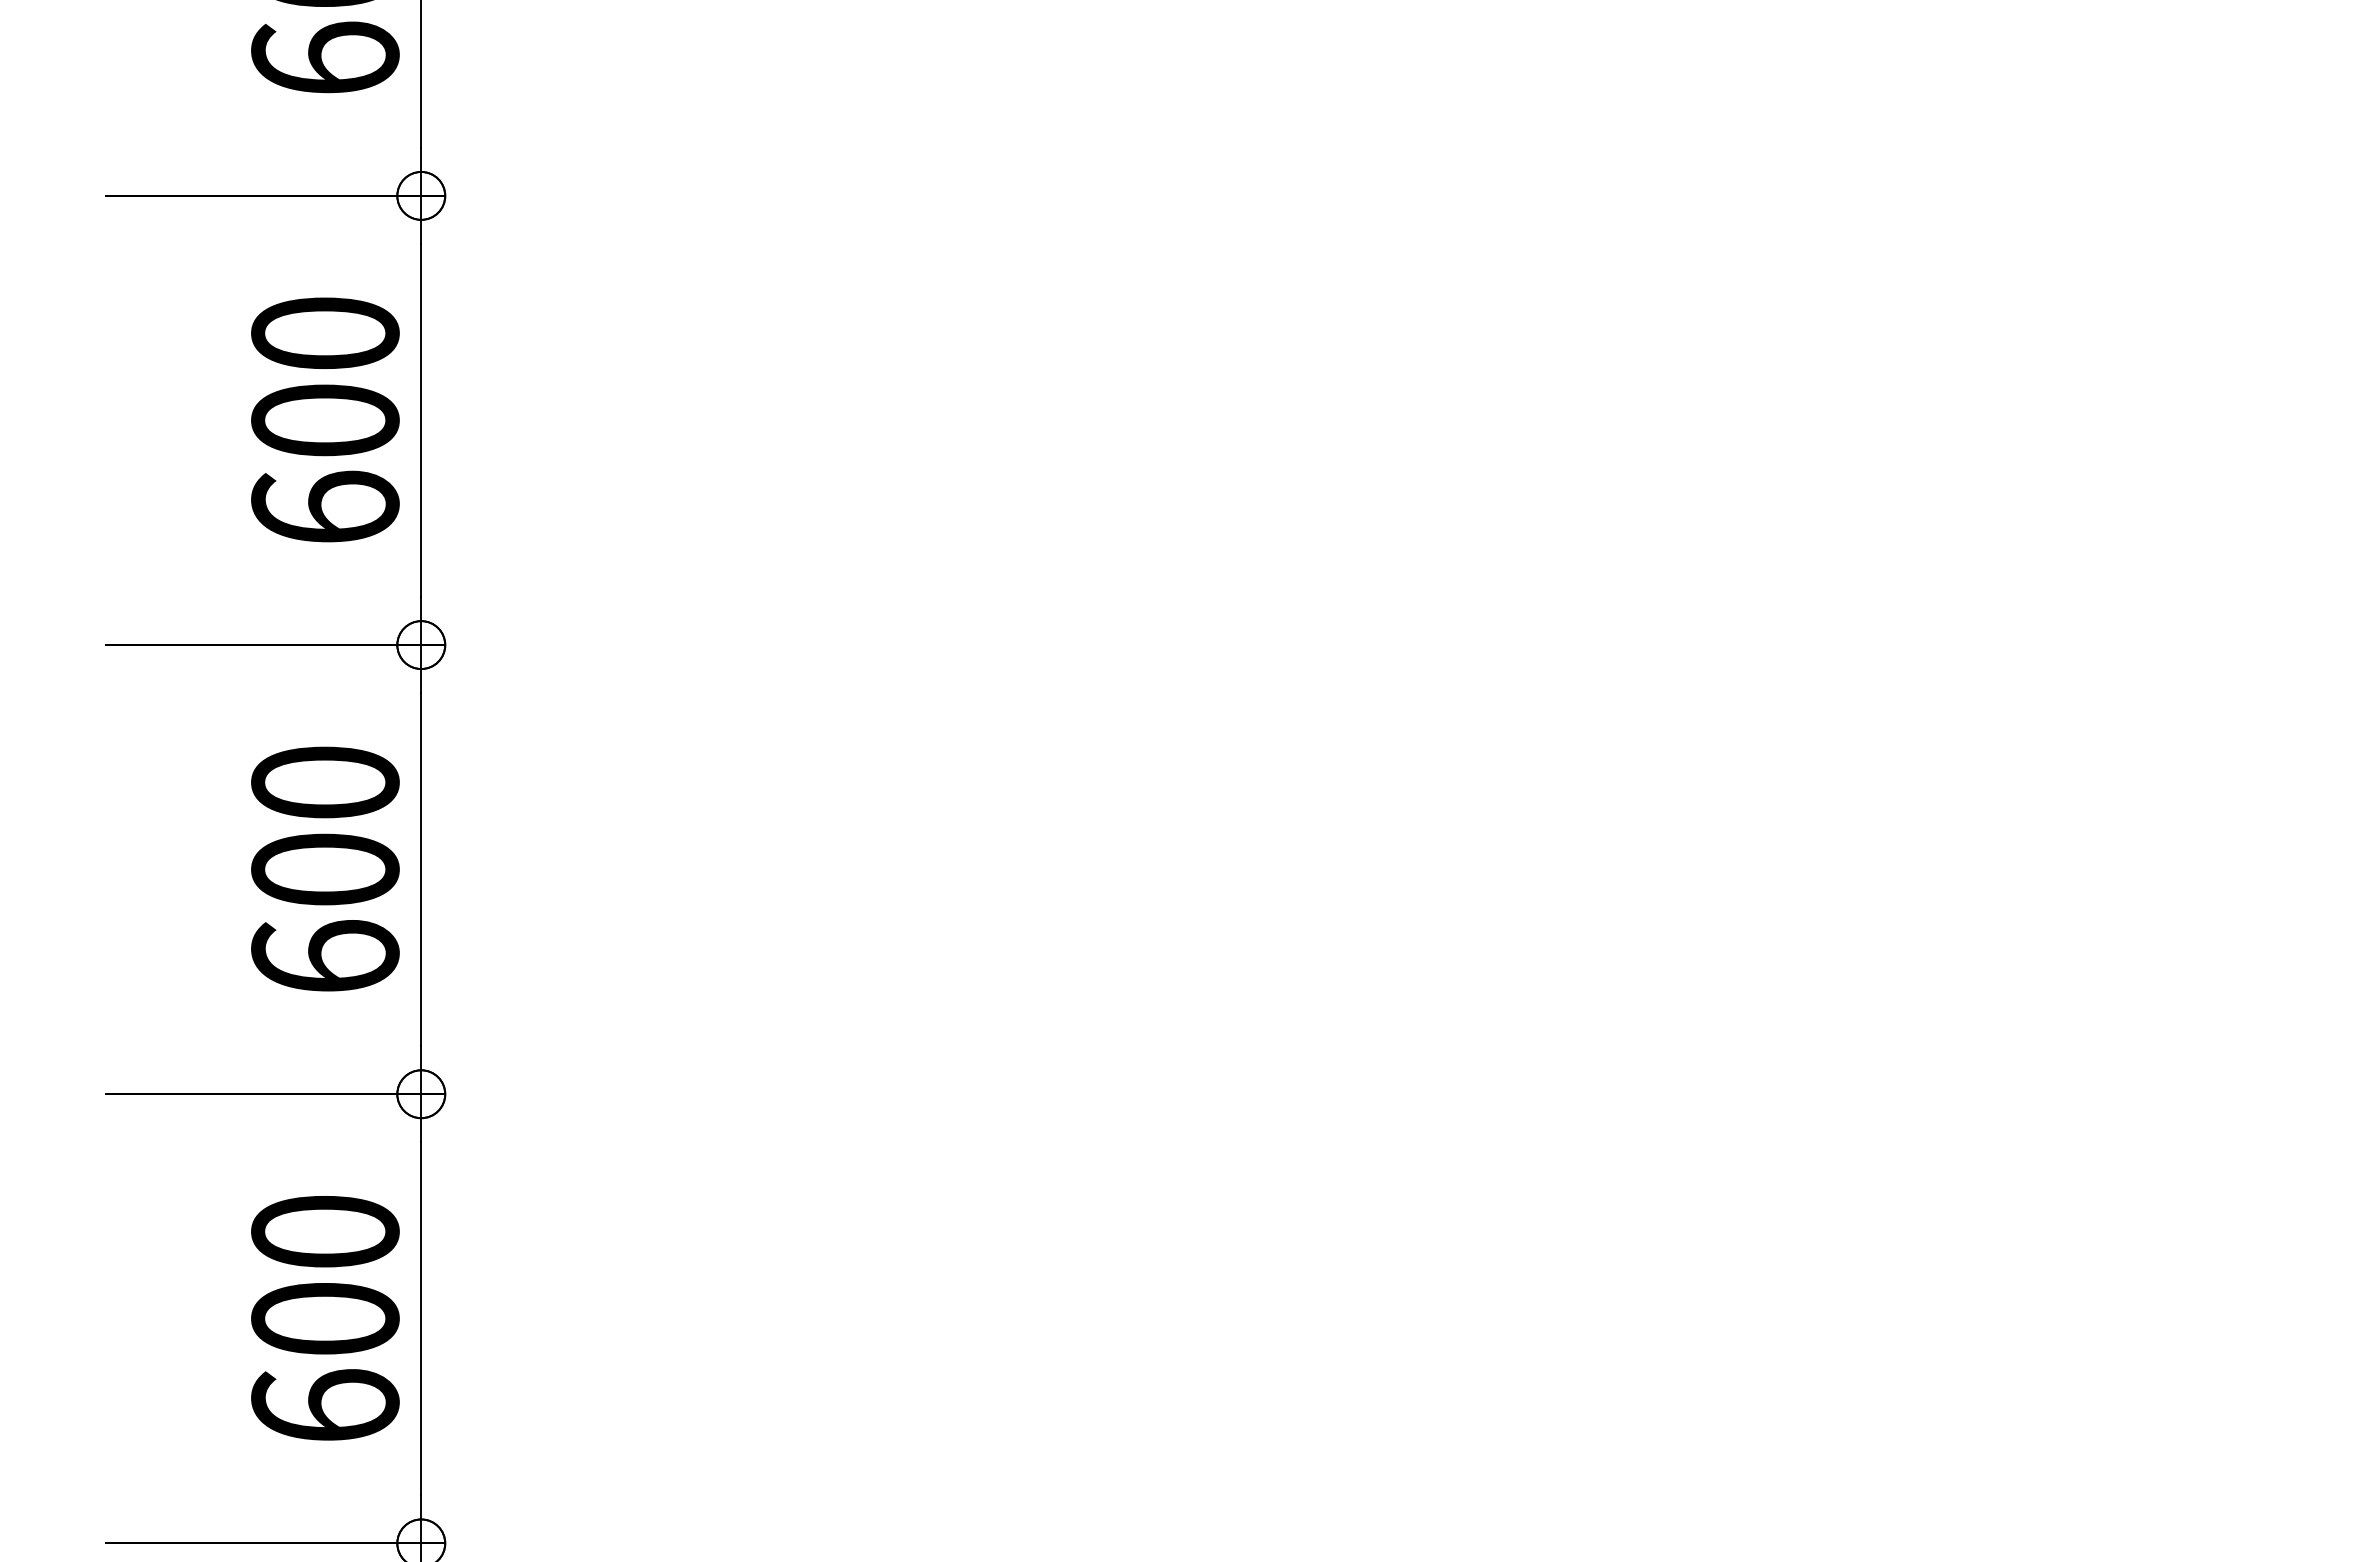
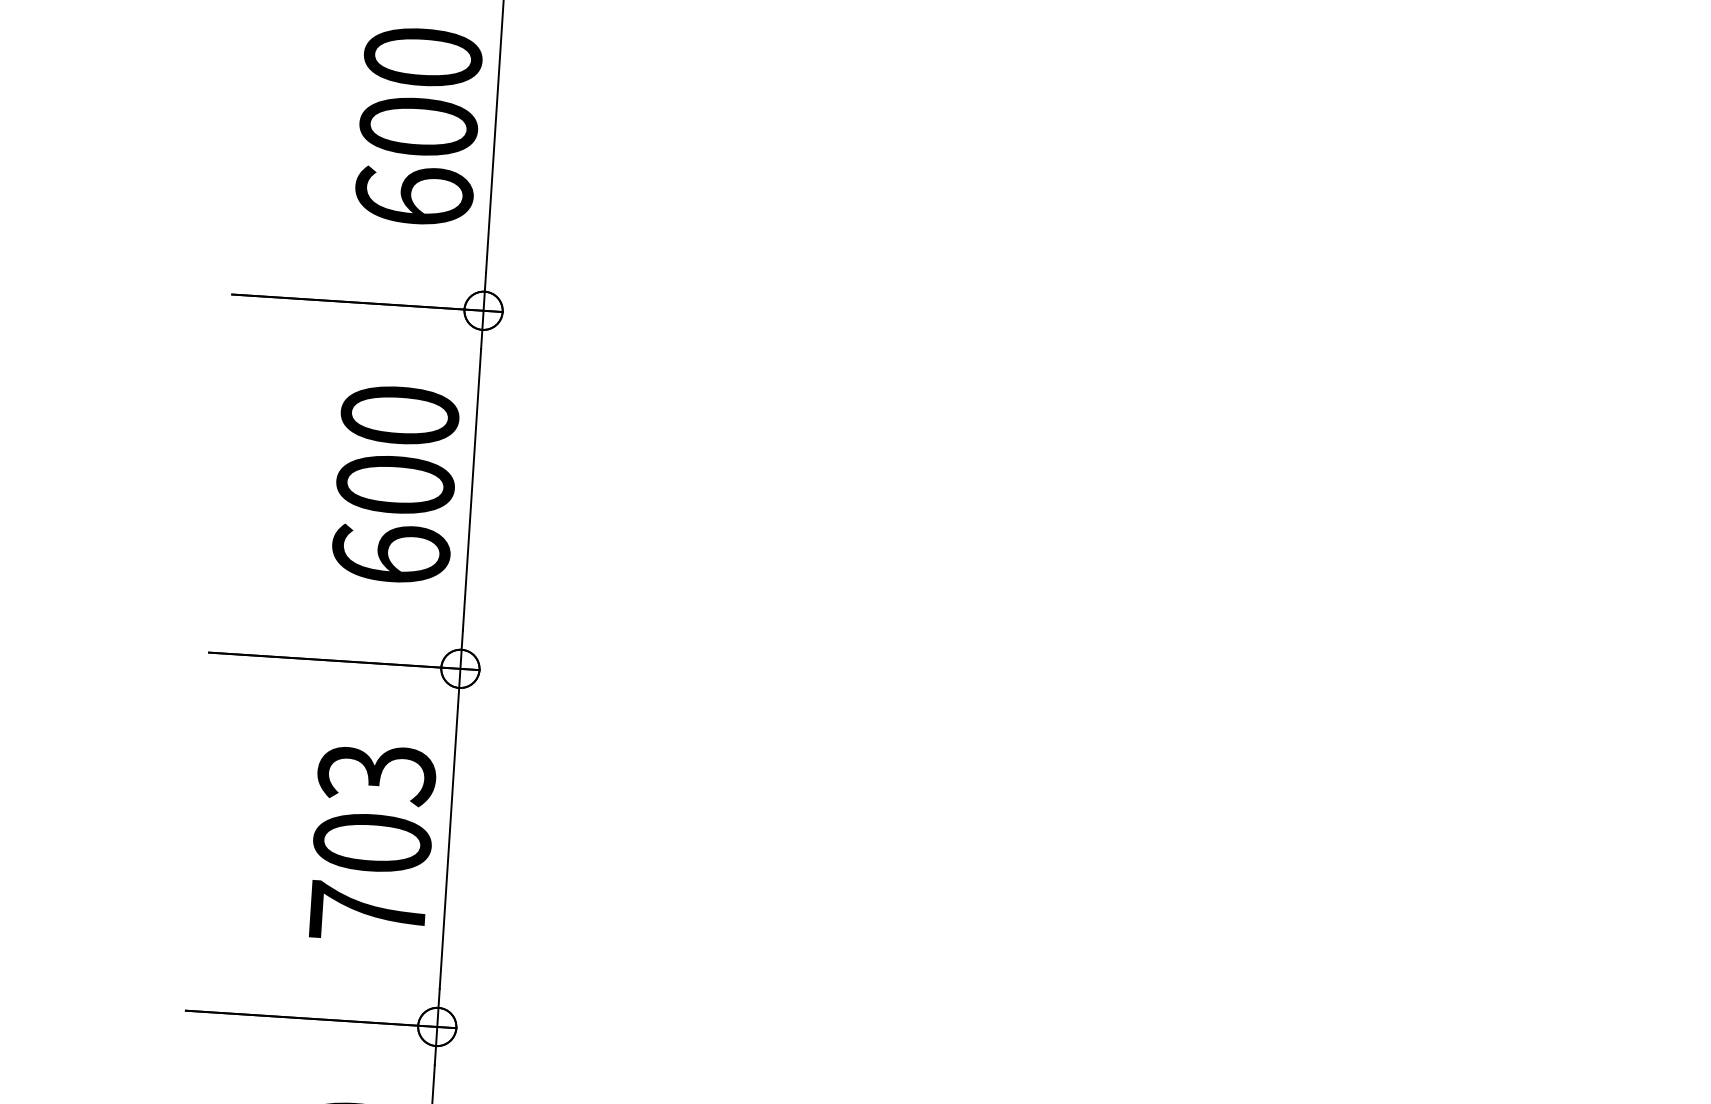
text: (325, 1318) -> (372, 842), 600 -> 703

